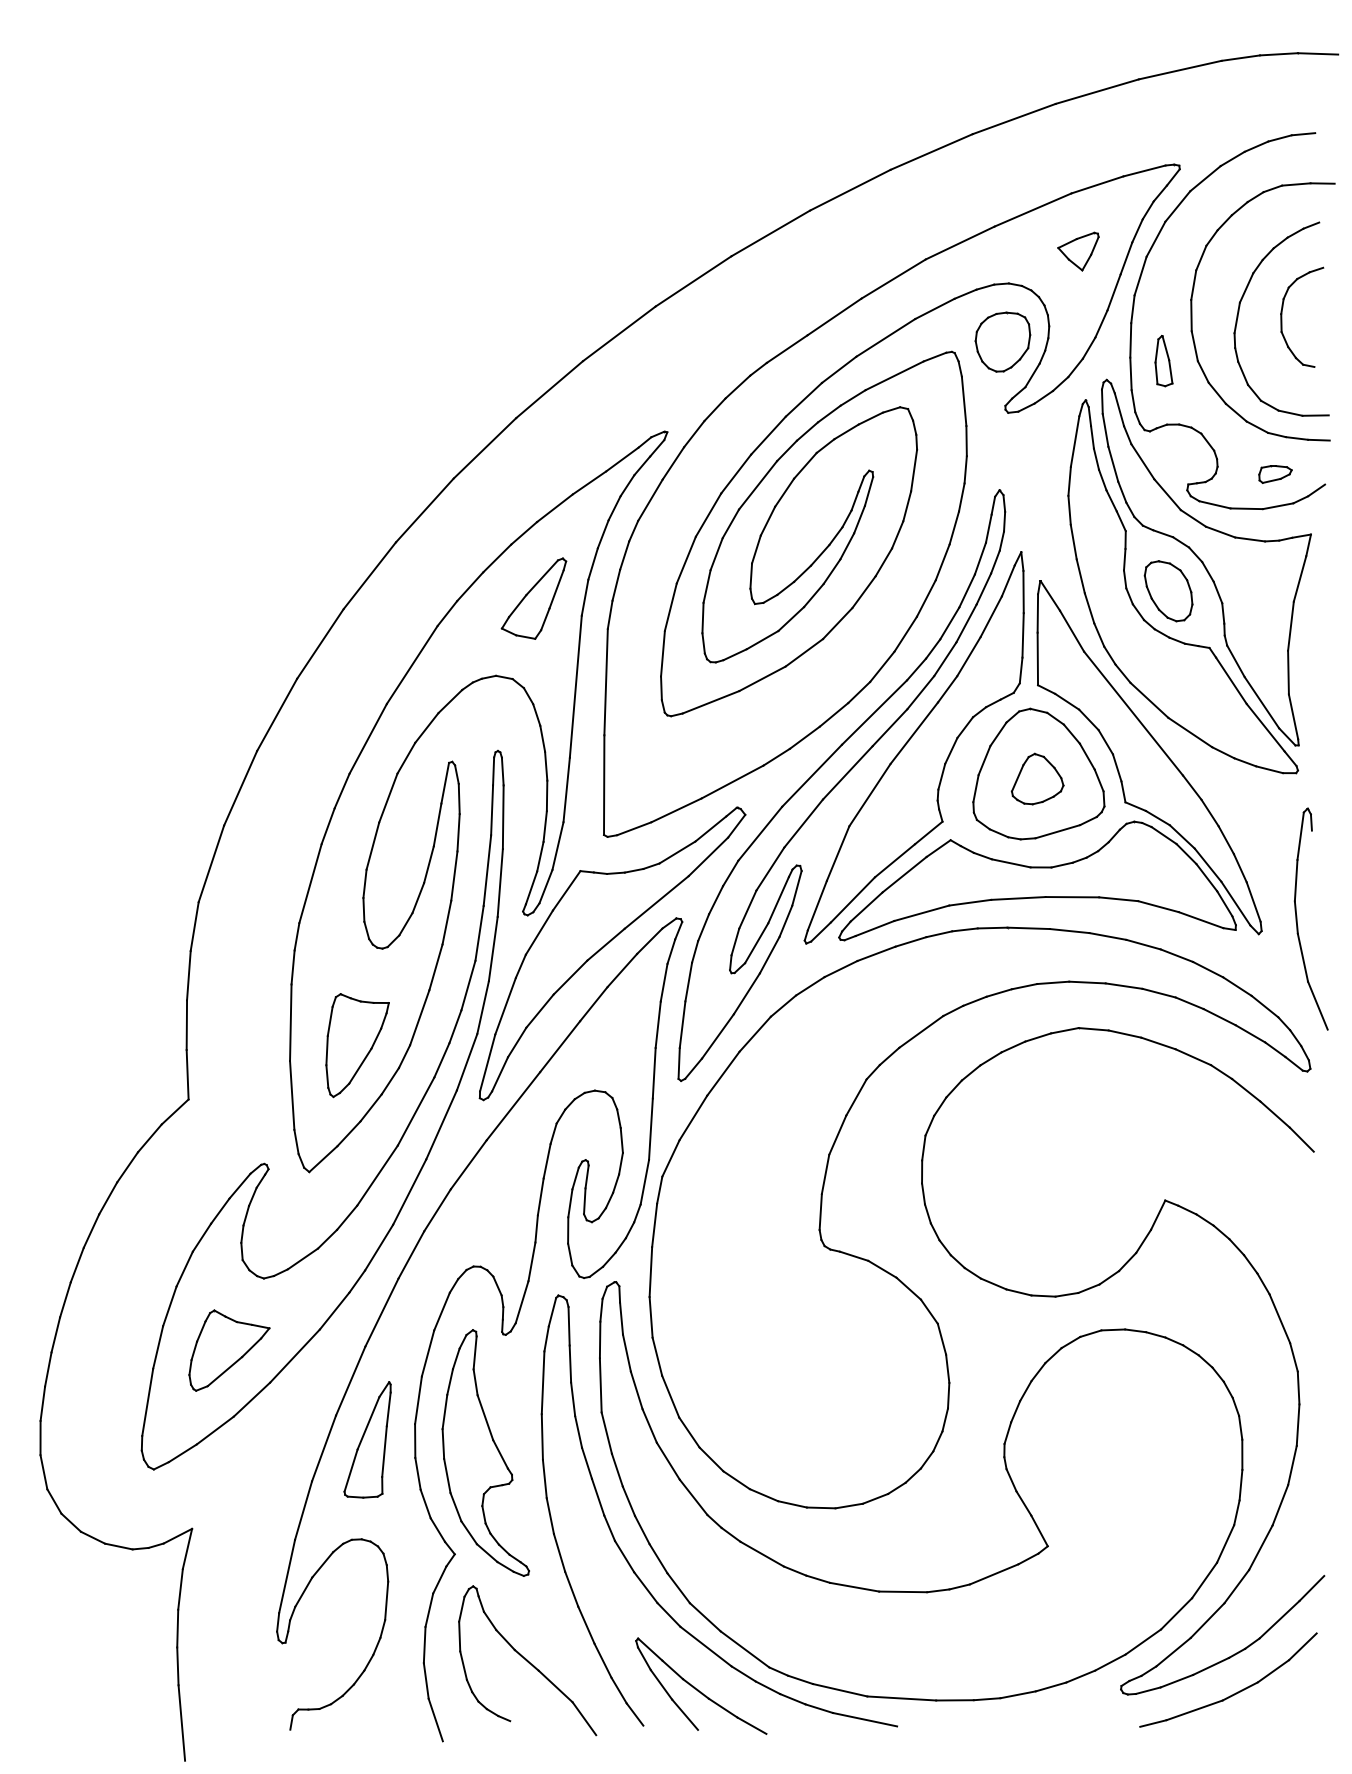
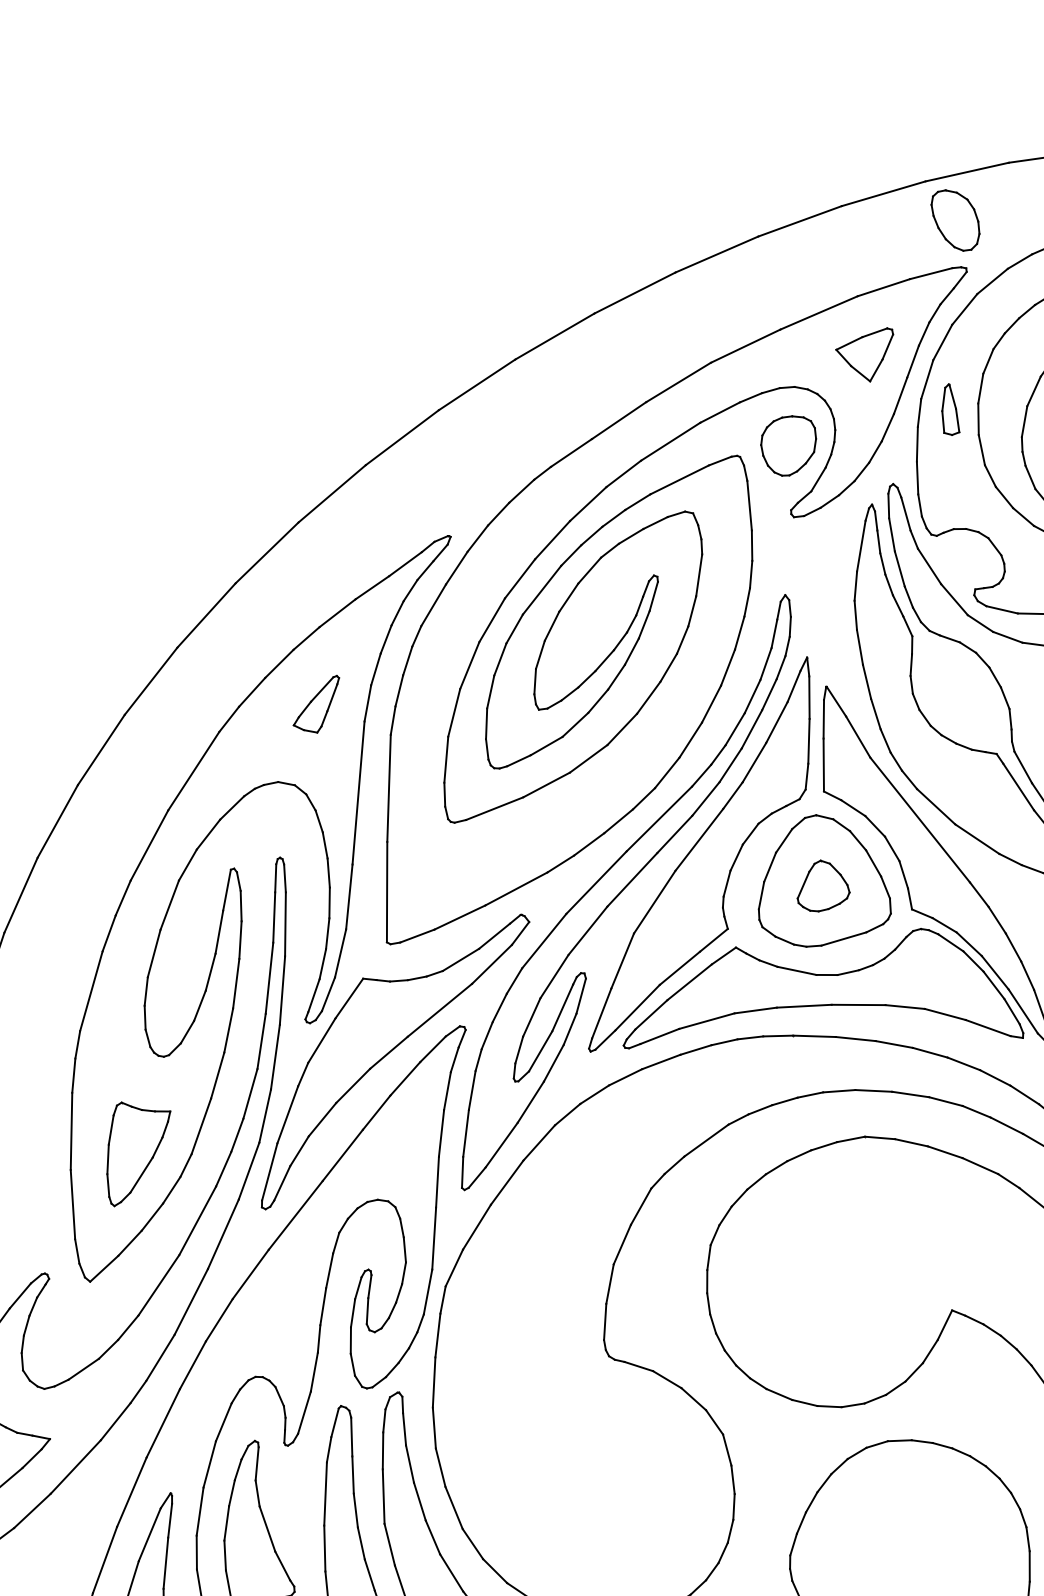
part: (1078, 251) -> (864, 354), size x1.4
part: (1163, 361) -> (950, 410), moved
part: (1168, 591) -> (955, 220), moved
part: (533, 598) -> (315, 704), size x0.7

